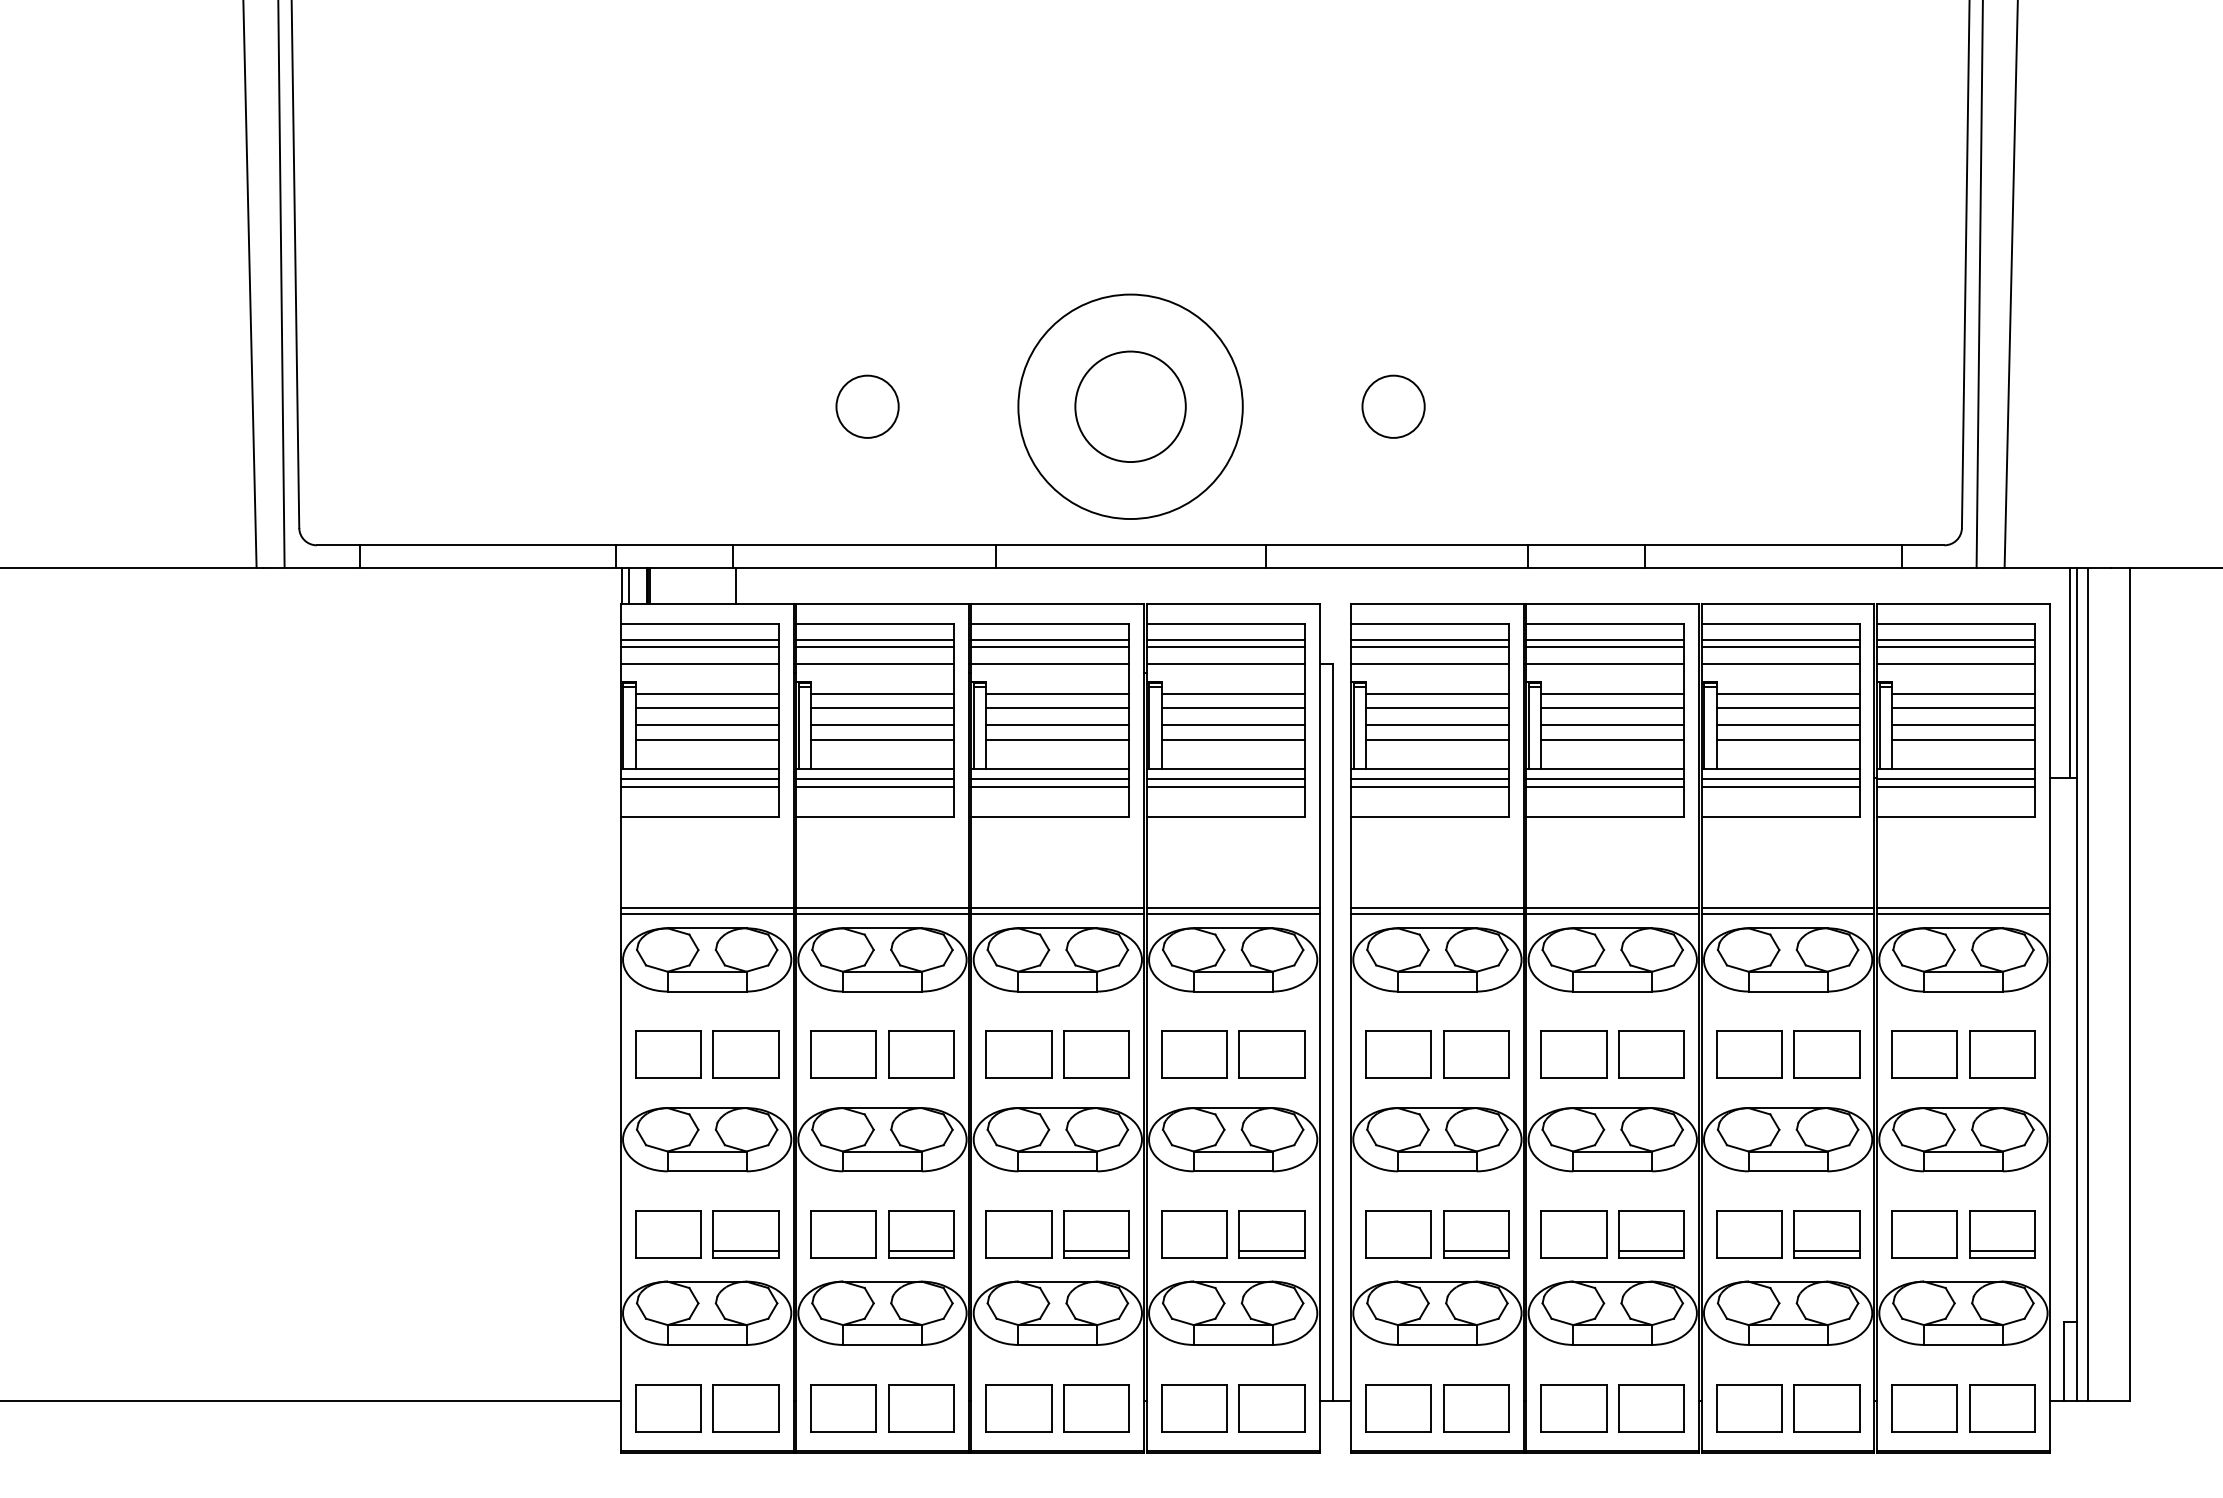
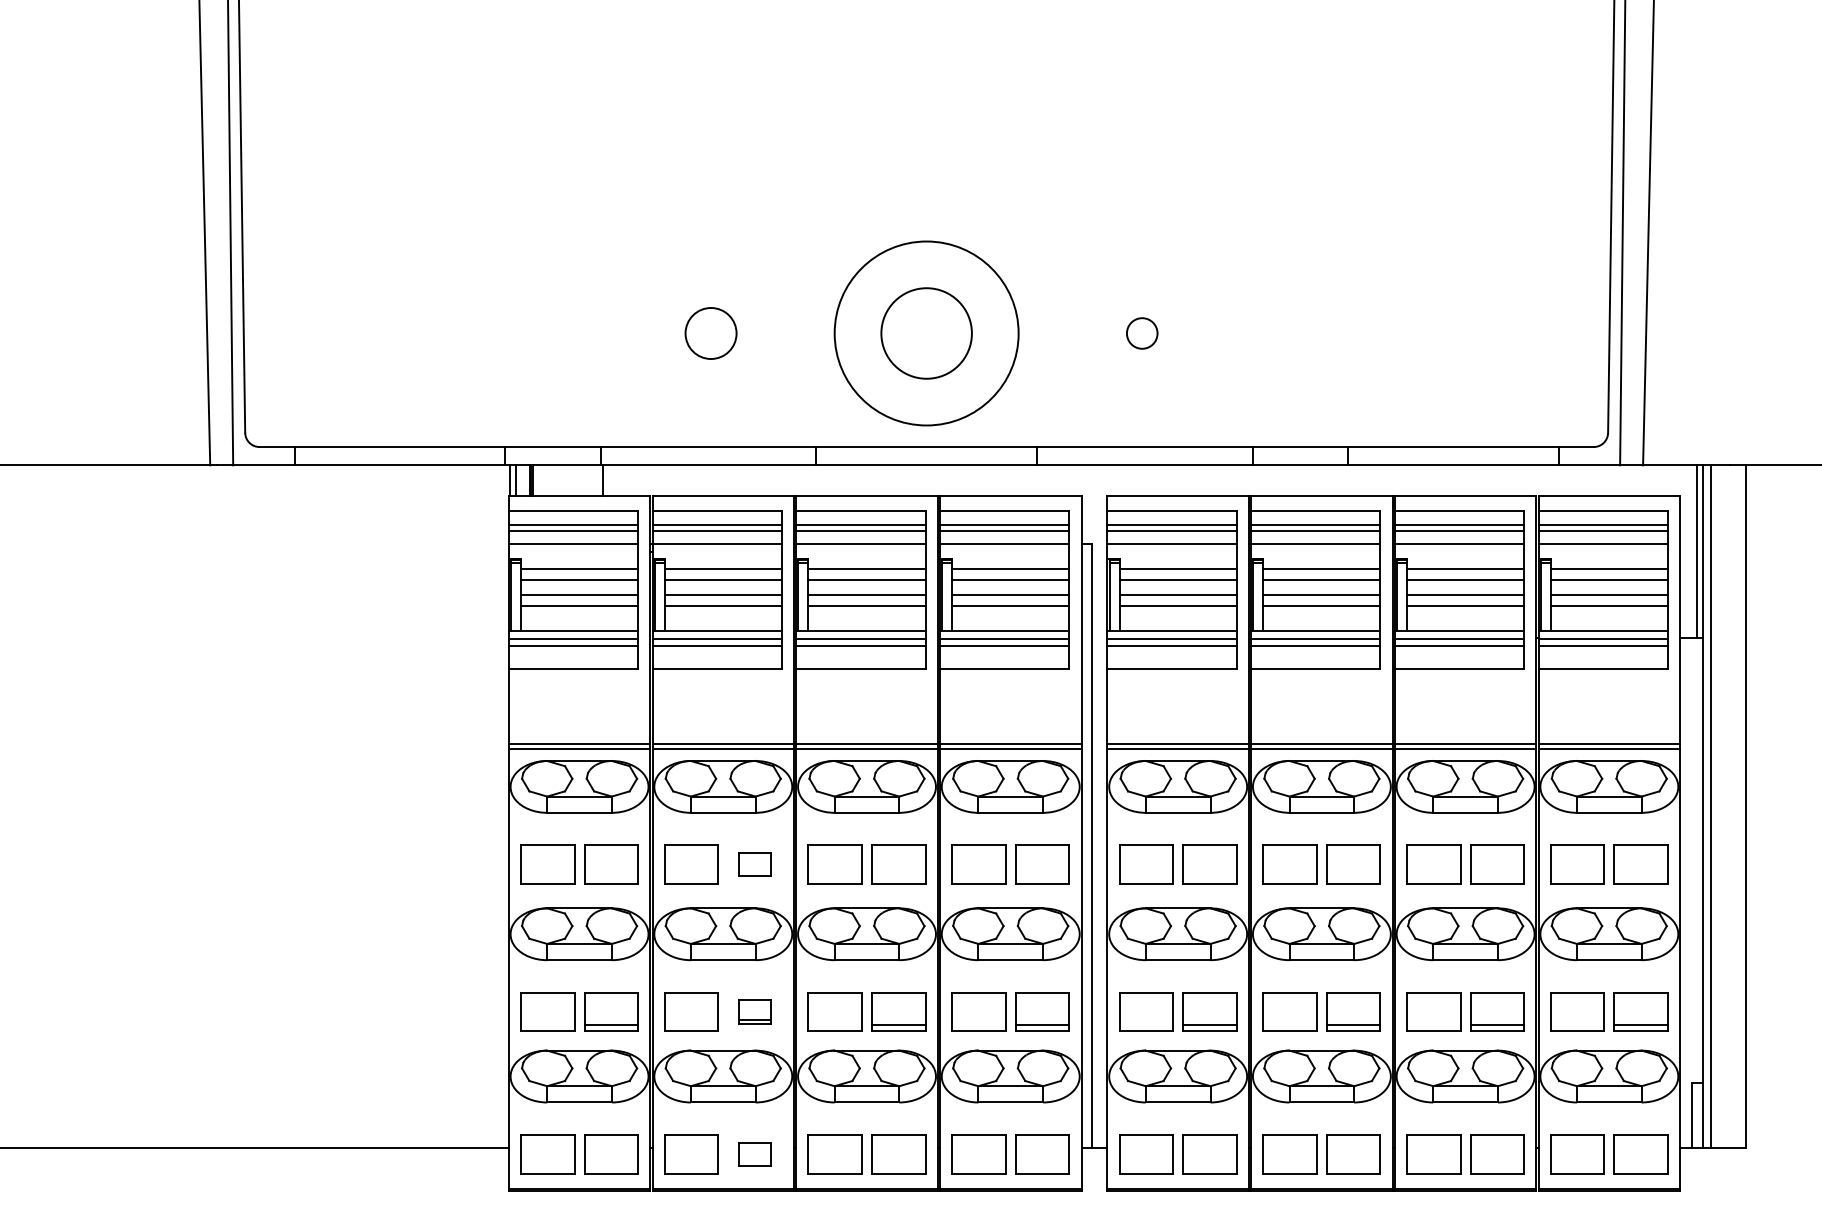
circle: (1393, 406) -> (1142, 333), size x0.6
part: (921, 1054) -> (755, 864), size x0.6
part: (921, 1234) -> (755, 1011), size x0.6
part: (921, 1408) -> (755, 1154), size x0.6

